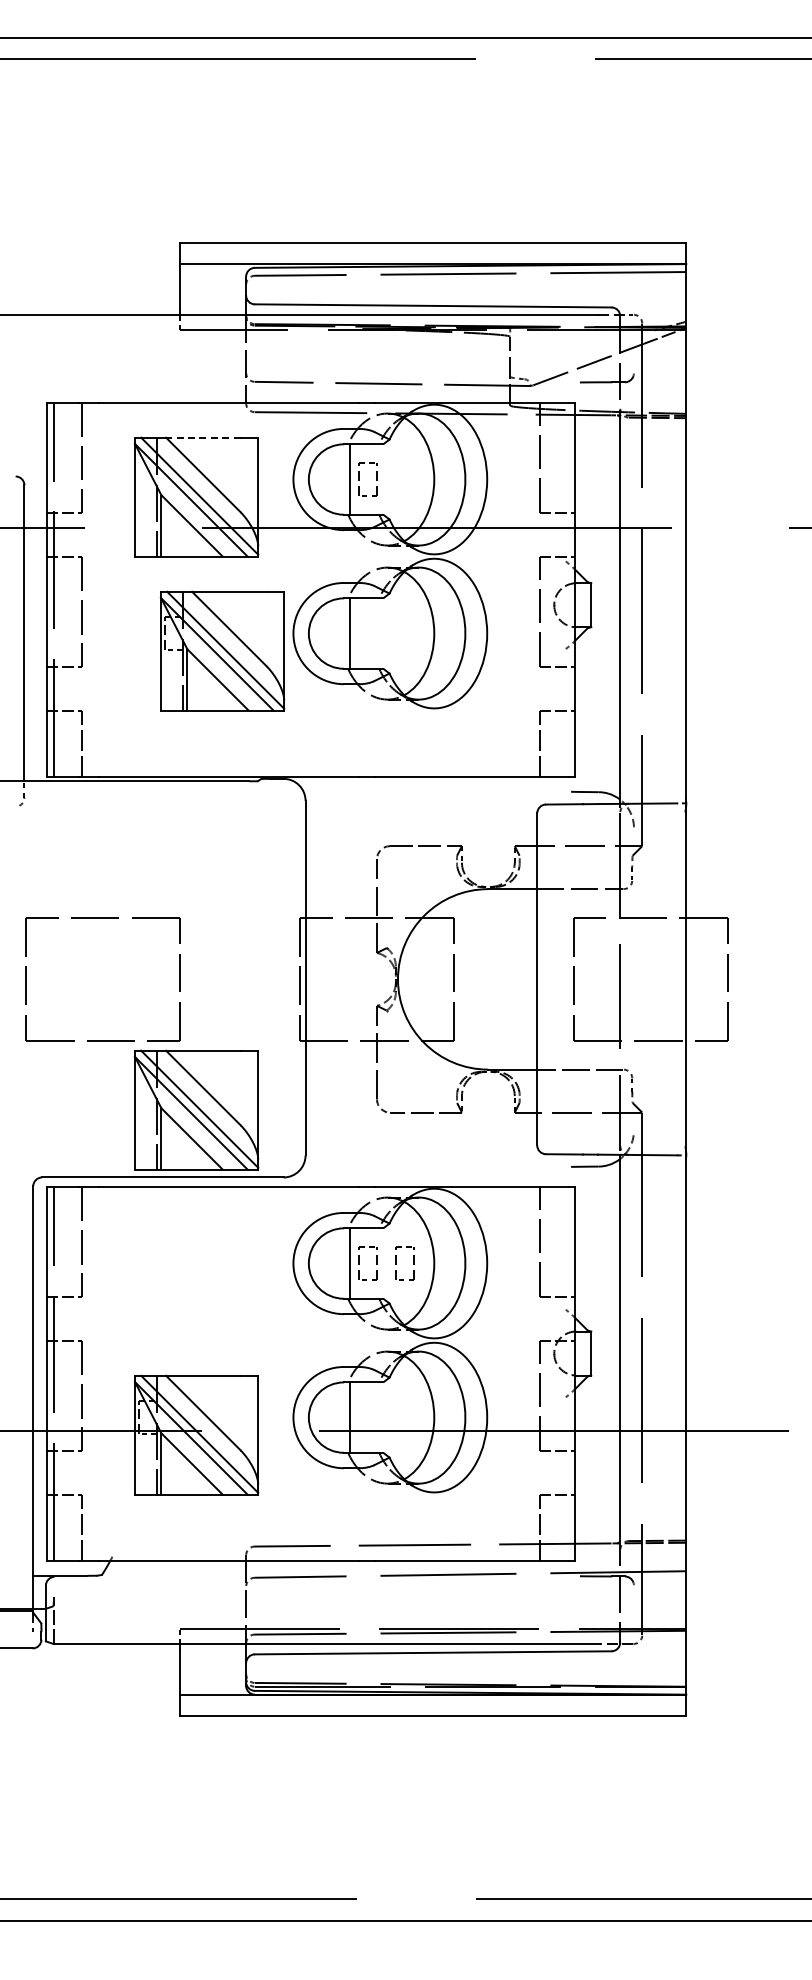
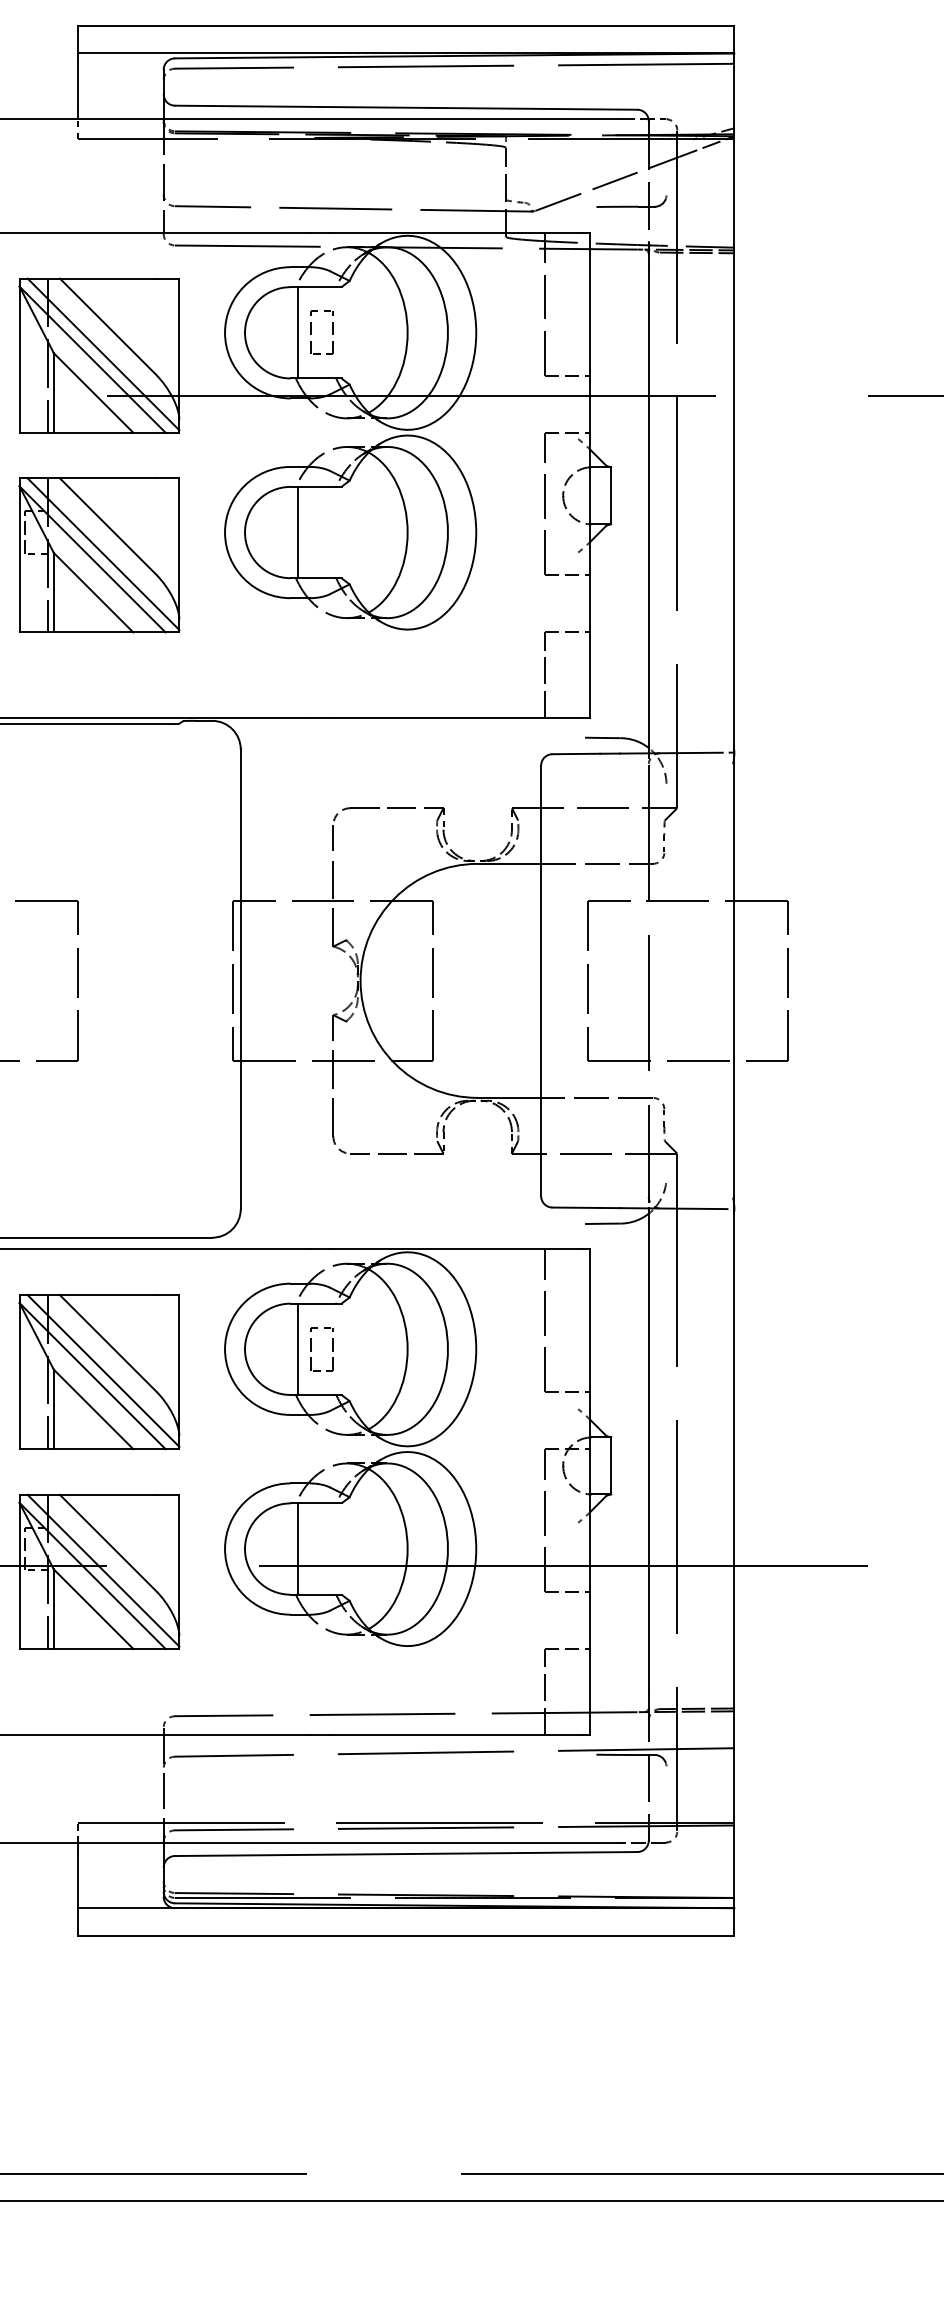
line: (202, 437) -> (107, 278), dashed -> solid
part: (222, 650) -> (99, 554), moved
part: (196, 1109) -> (99, 1371), moved
part: (396, 1263) -> (358, 1349), removed

